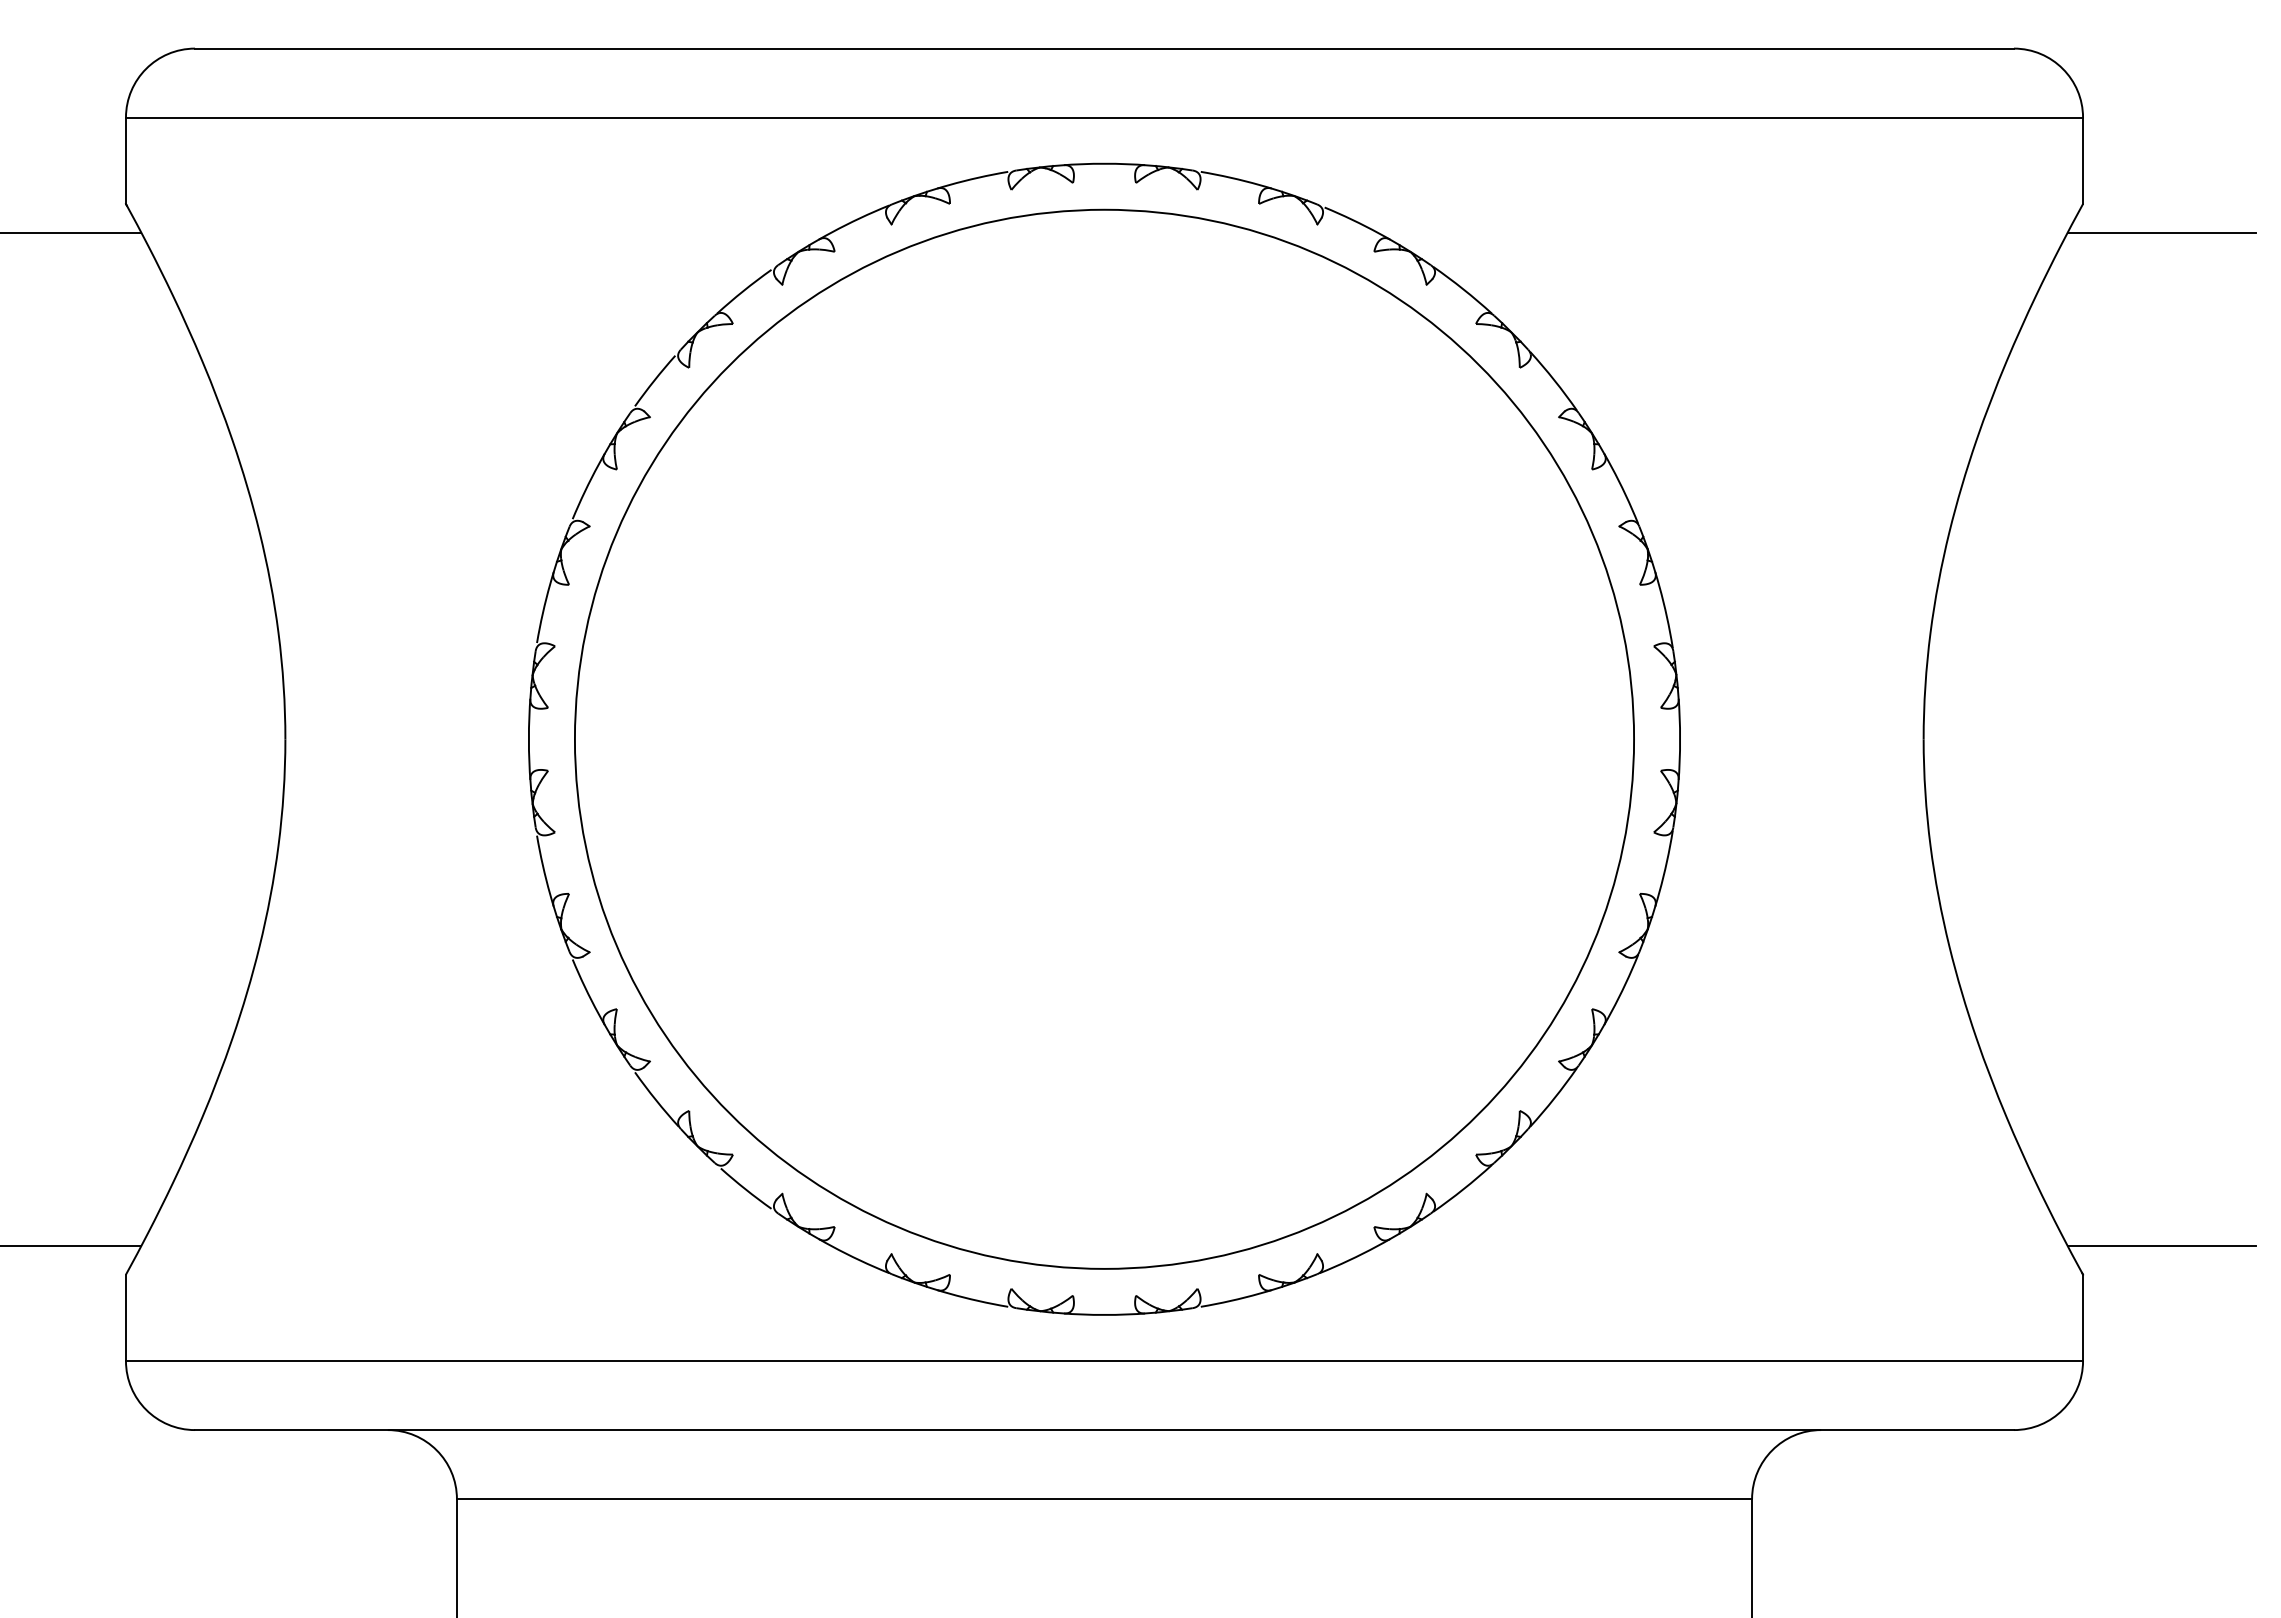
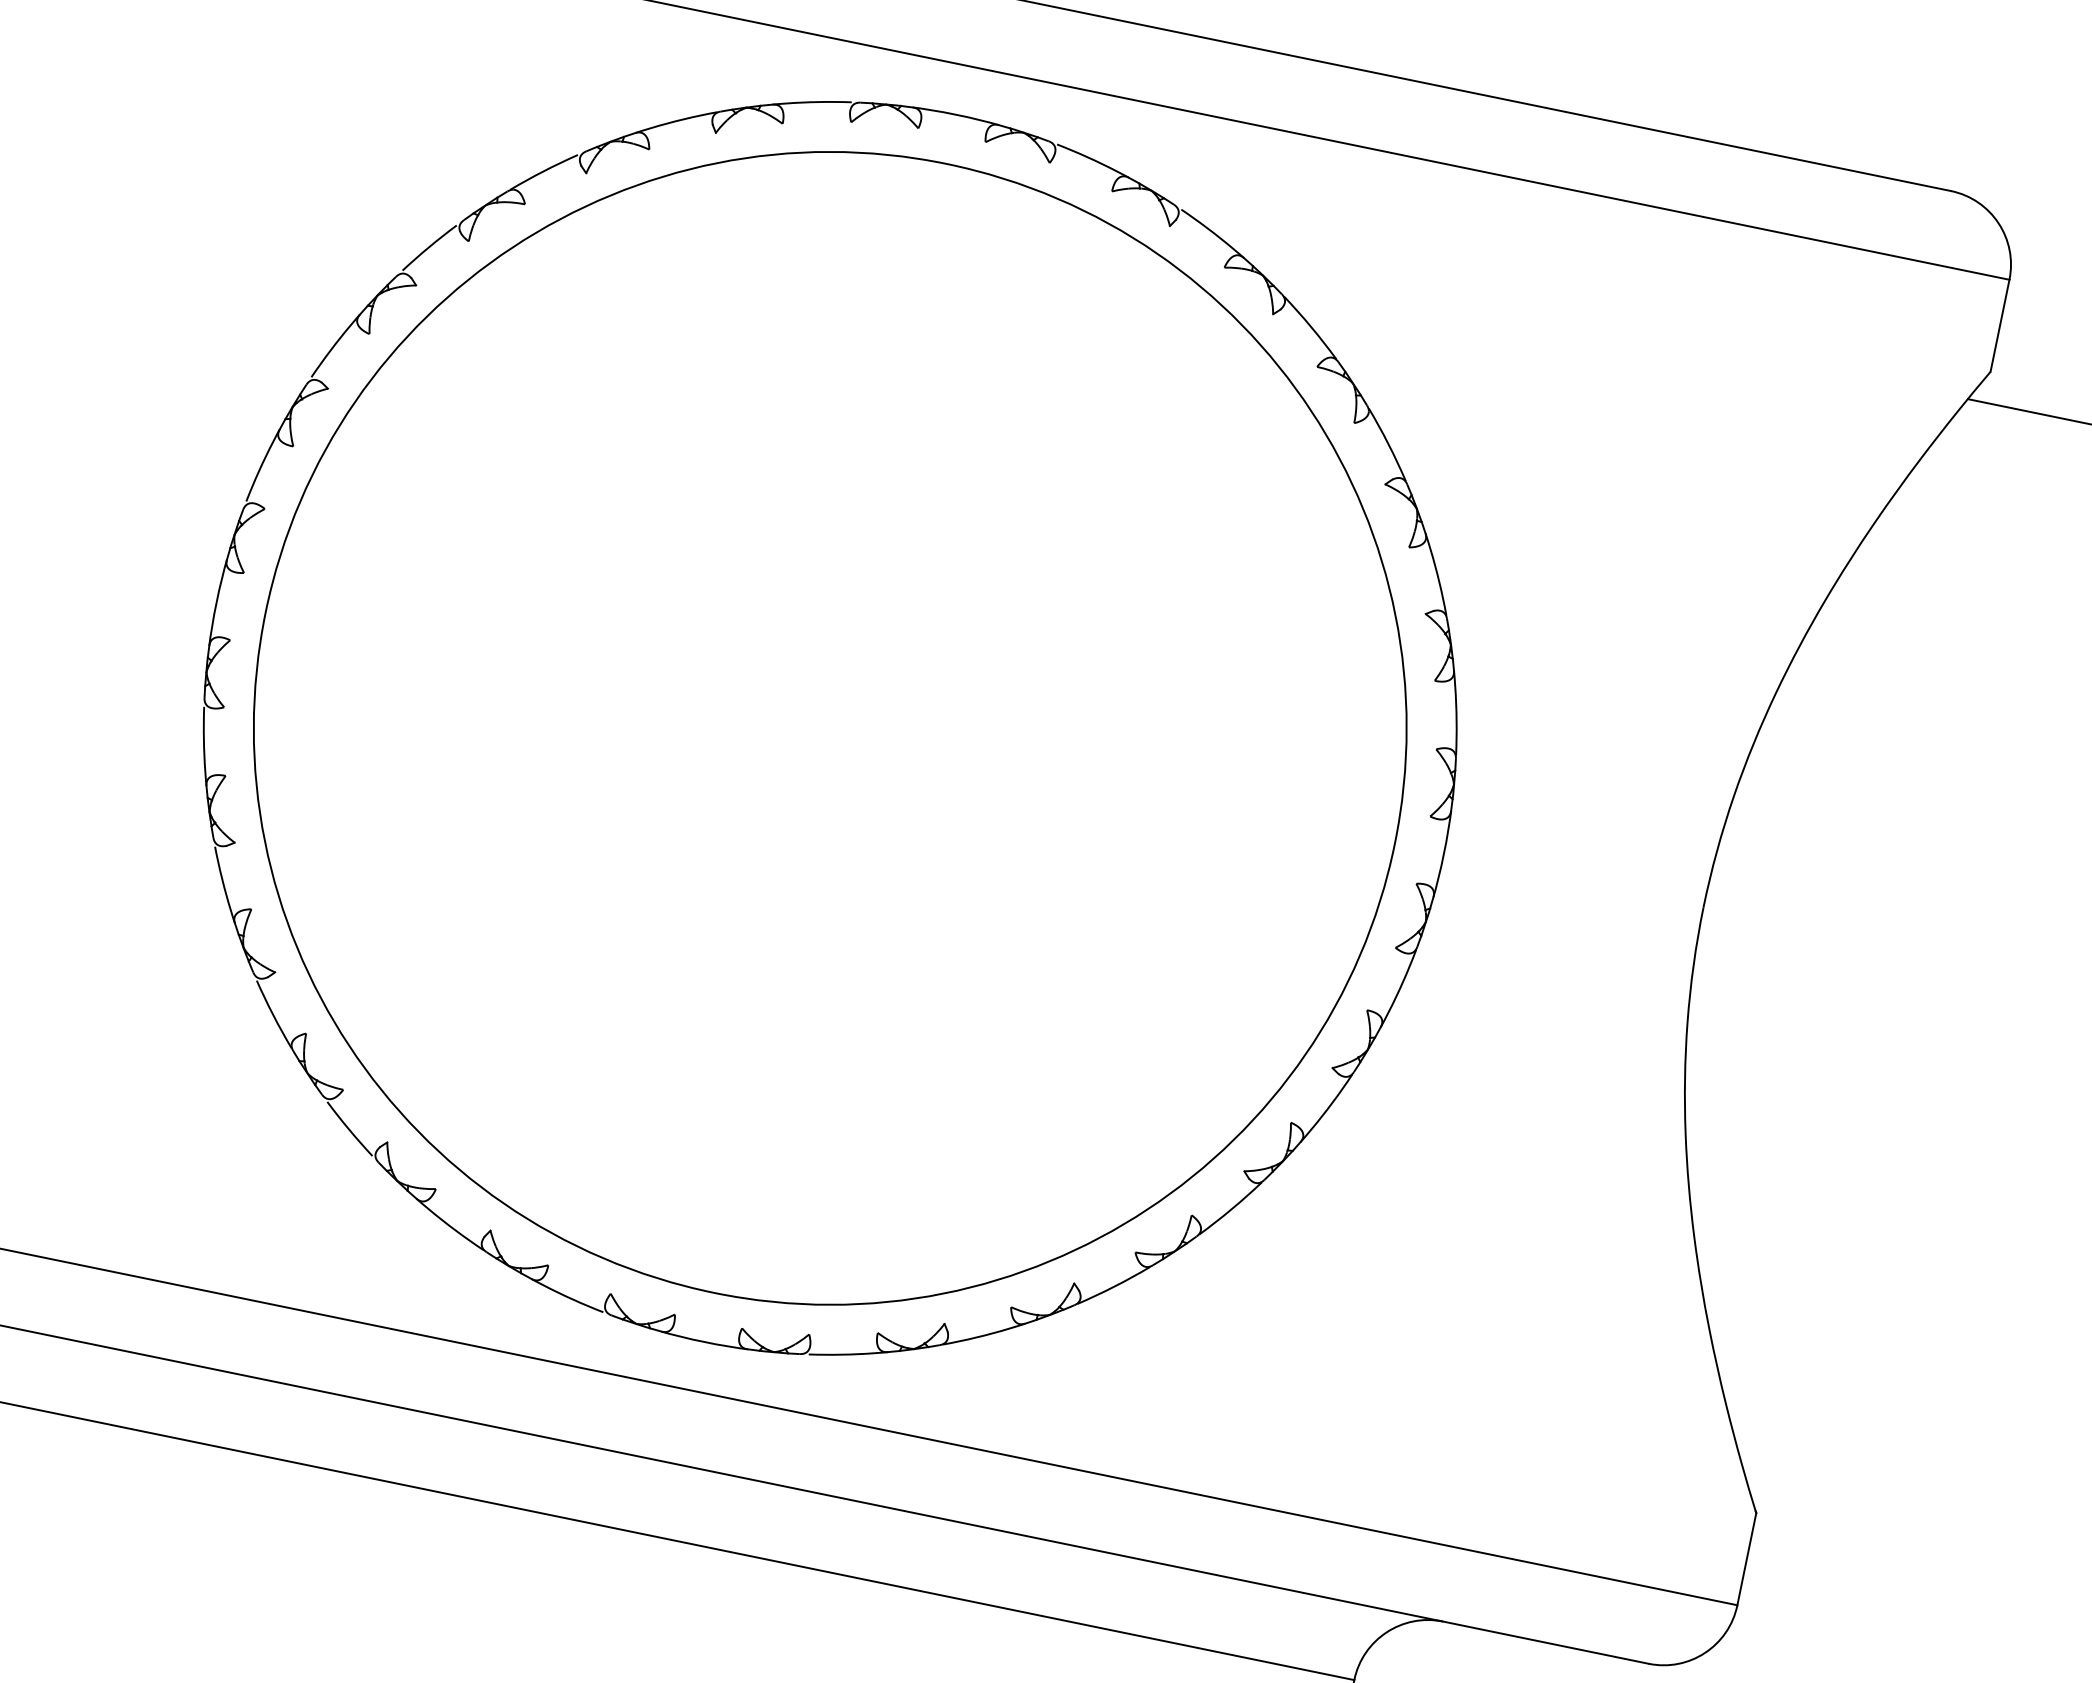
line: (2161, 1245) -> (1846, 1499), removed

